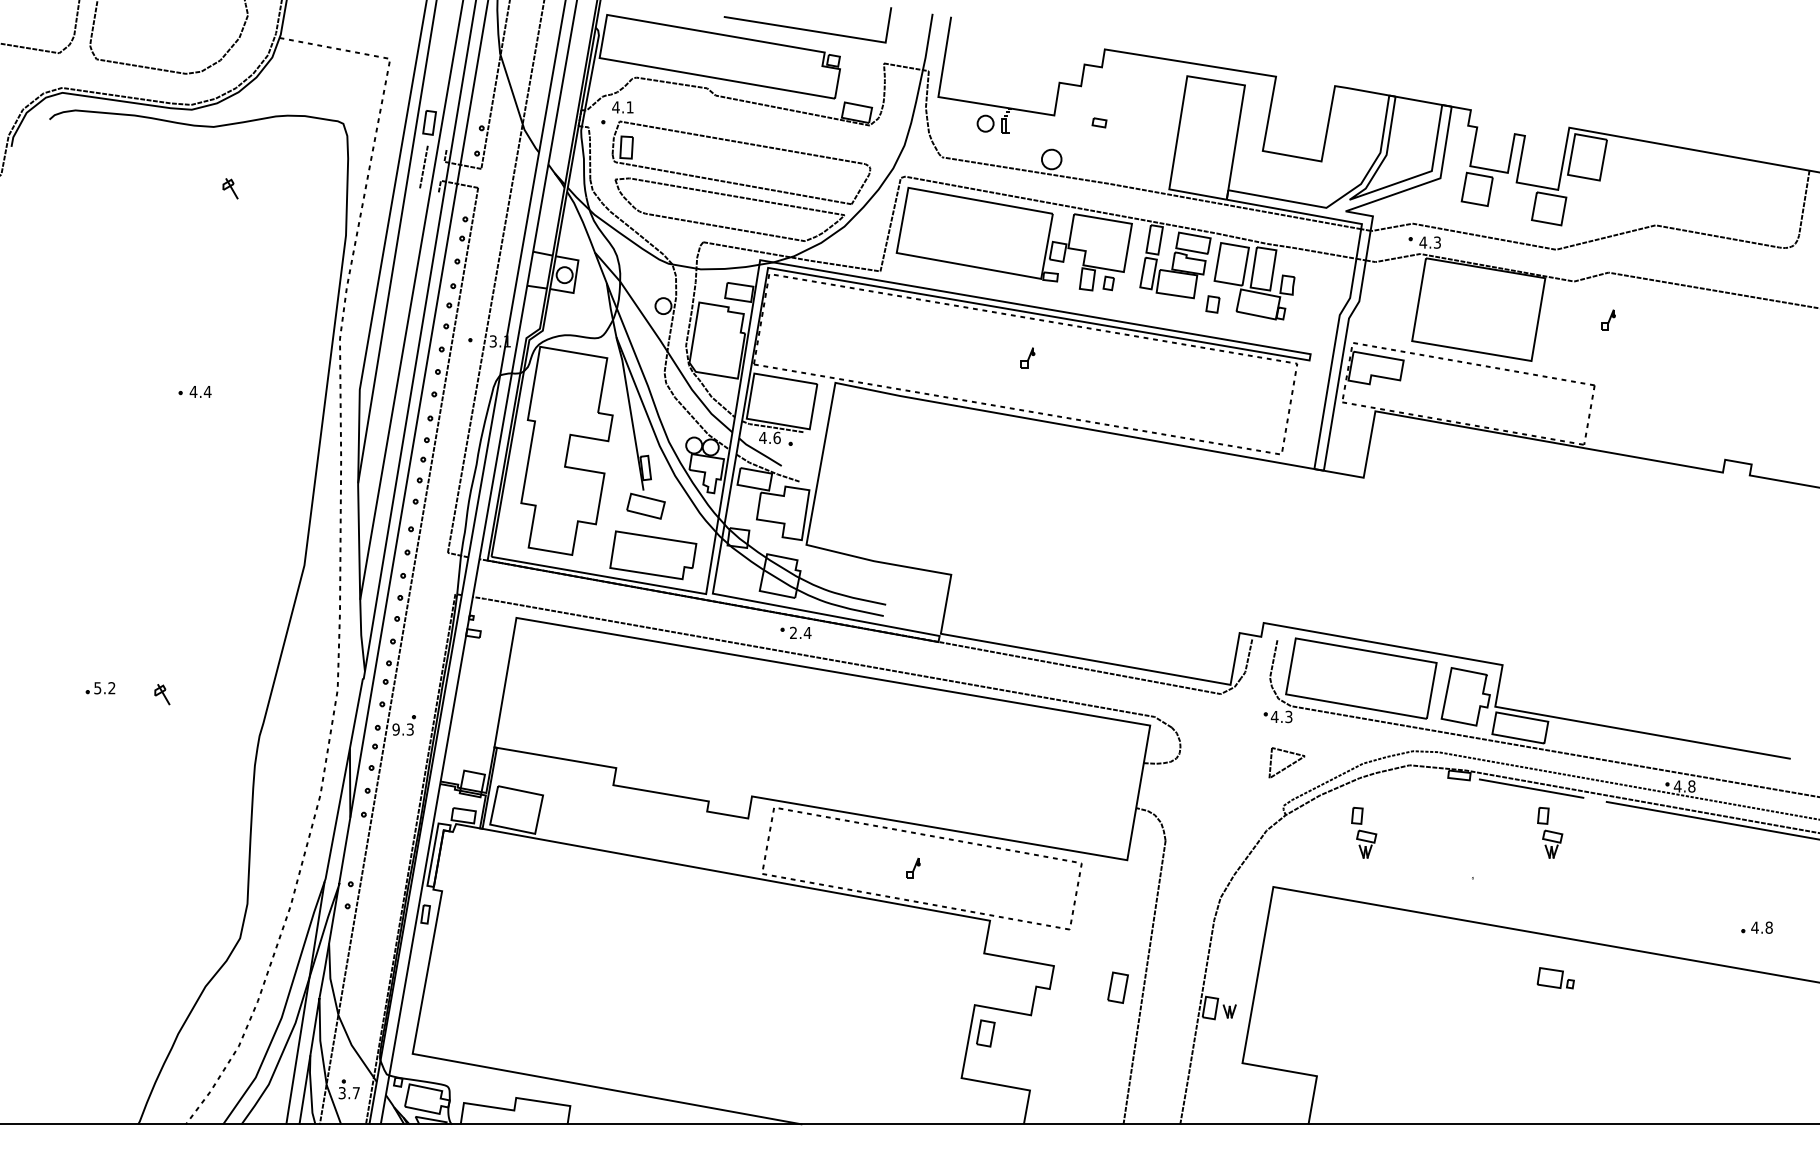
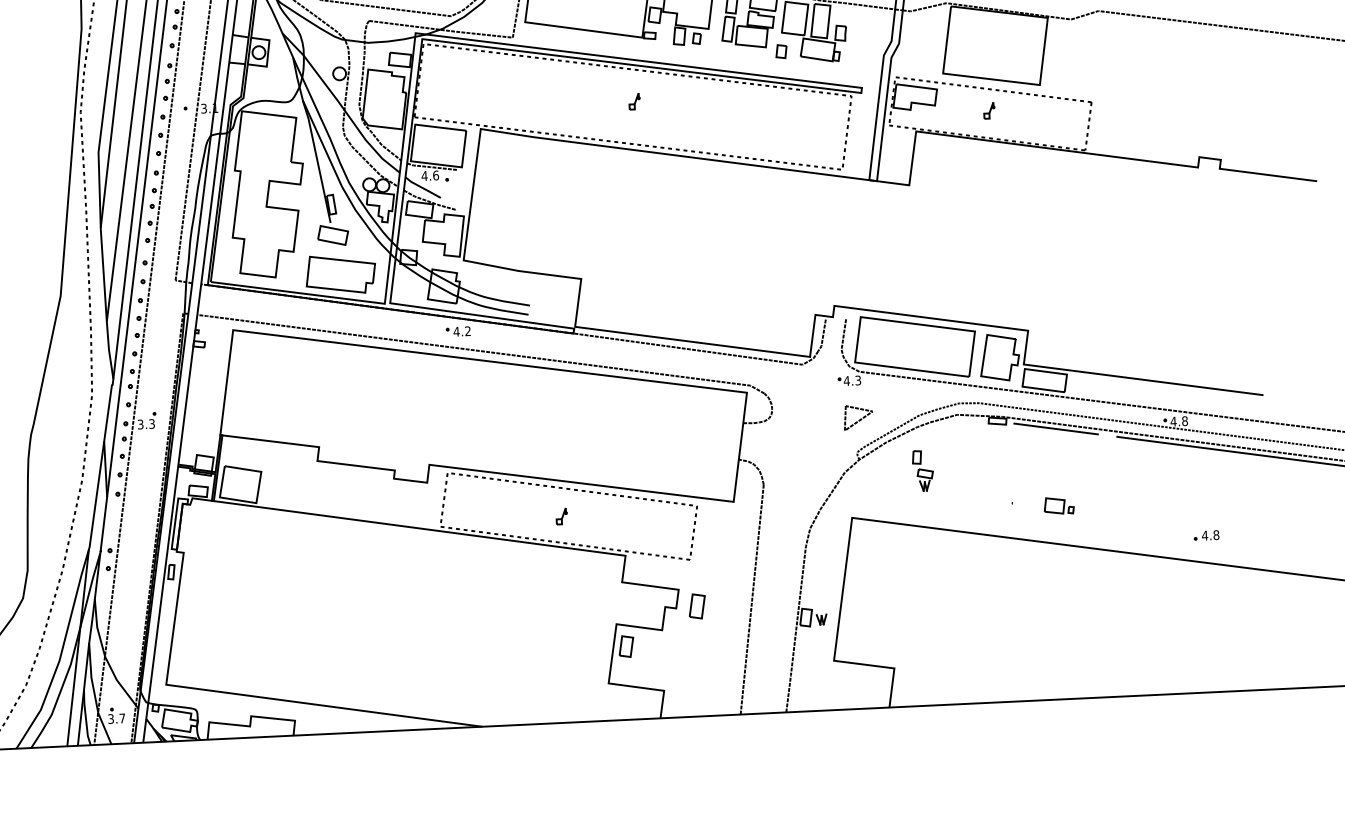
part: (1608, 319) -> (989, 110), moved
text: (800, 632) -> (462, 331), 2.4 -> 4.2
text: (395, 729) -> (140, 424), 9.3 -> 3.3
part: (1550, 832) -> (1073, 463), removed
part: (1756, 927) -> (1206, 535), moved
part: (1555, 978) -> (1058, 506), moved
part: (1117, 987) -> (696, 606), moved

